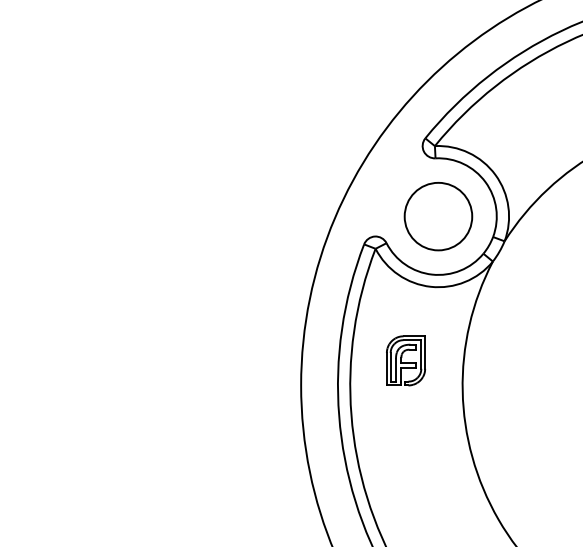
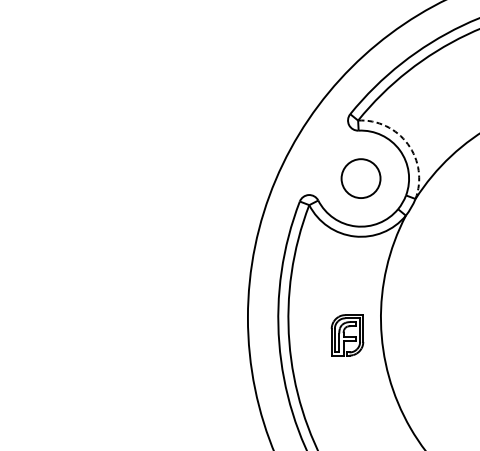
arc: (495, 174) -> (408, 143), solid -> dashed
circle: (438, 216) -> (361, 178), size x0.7
part: (405, 360) -> (347, 335), moved

